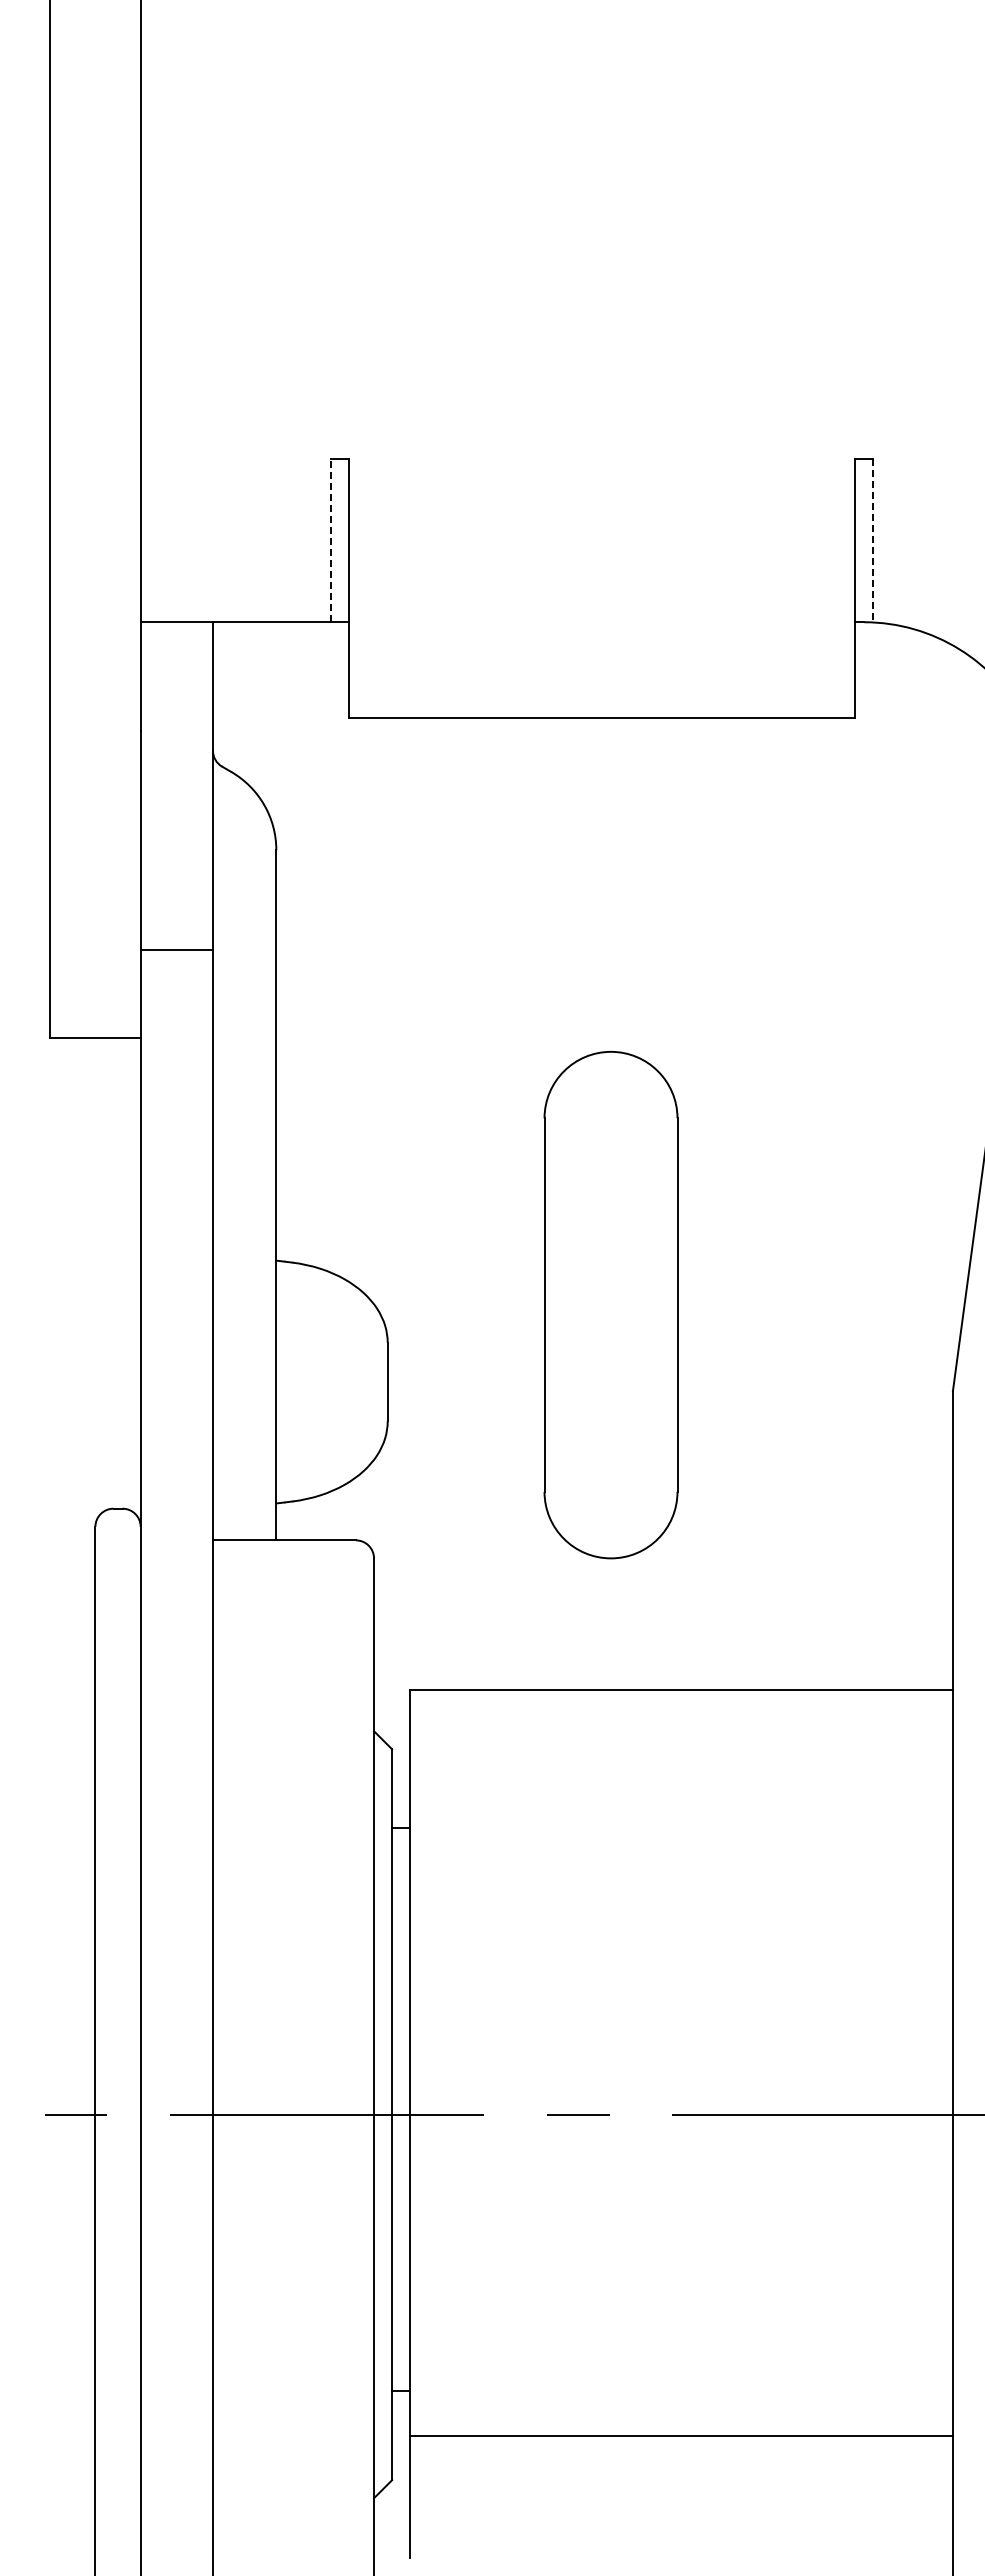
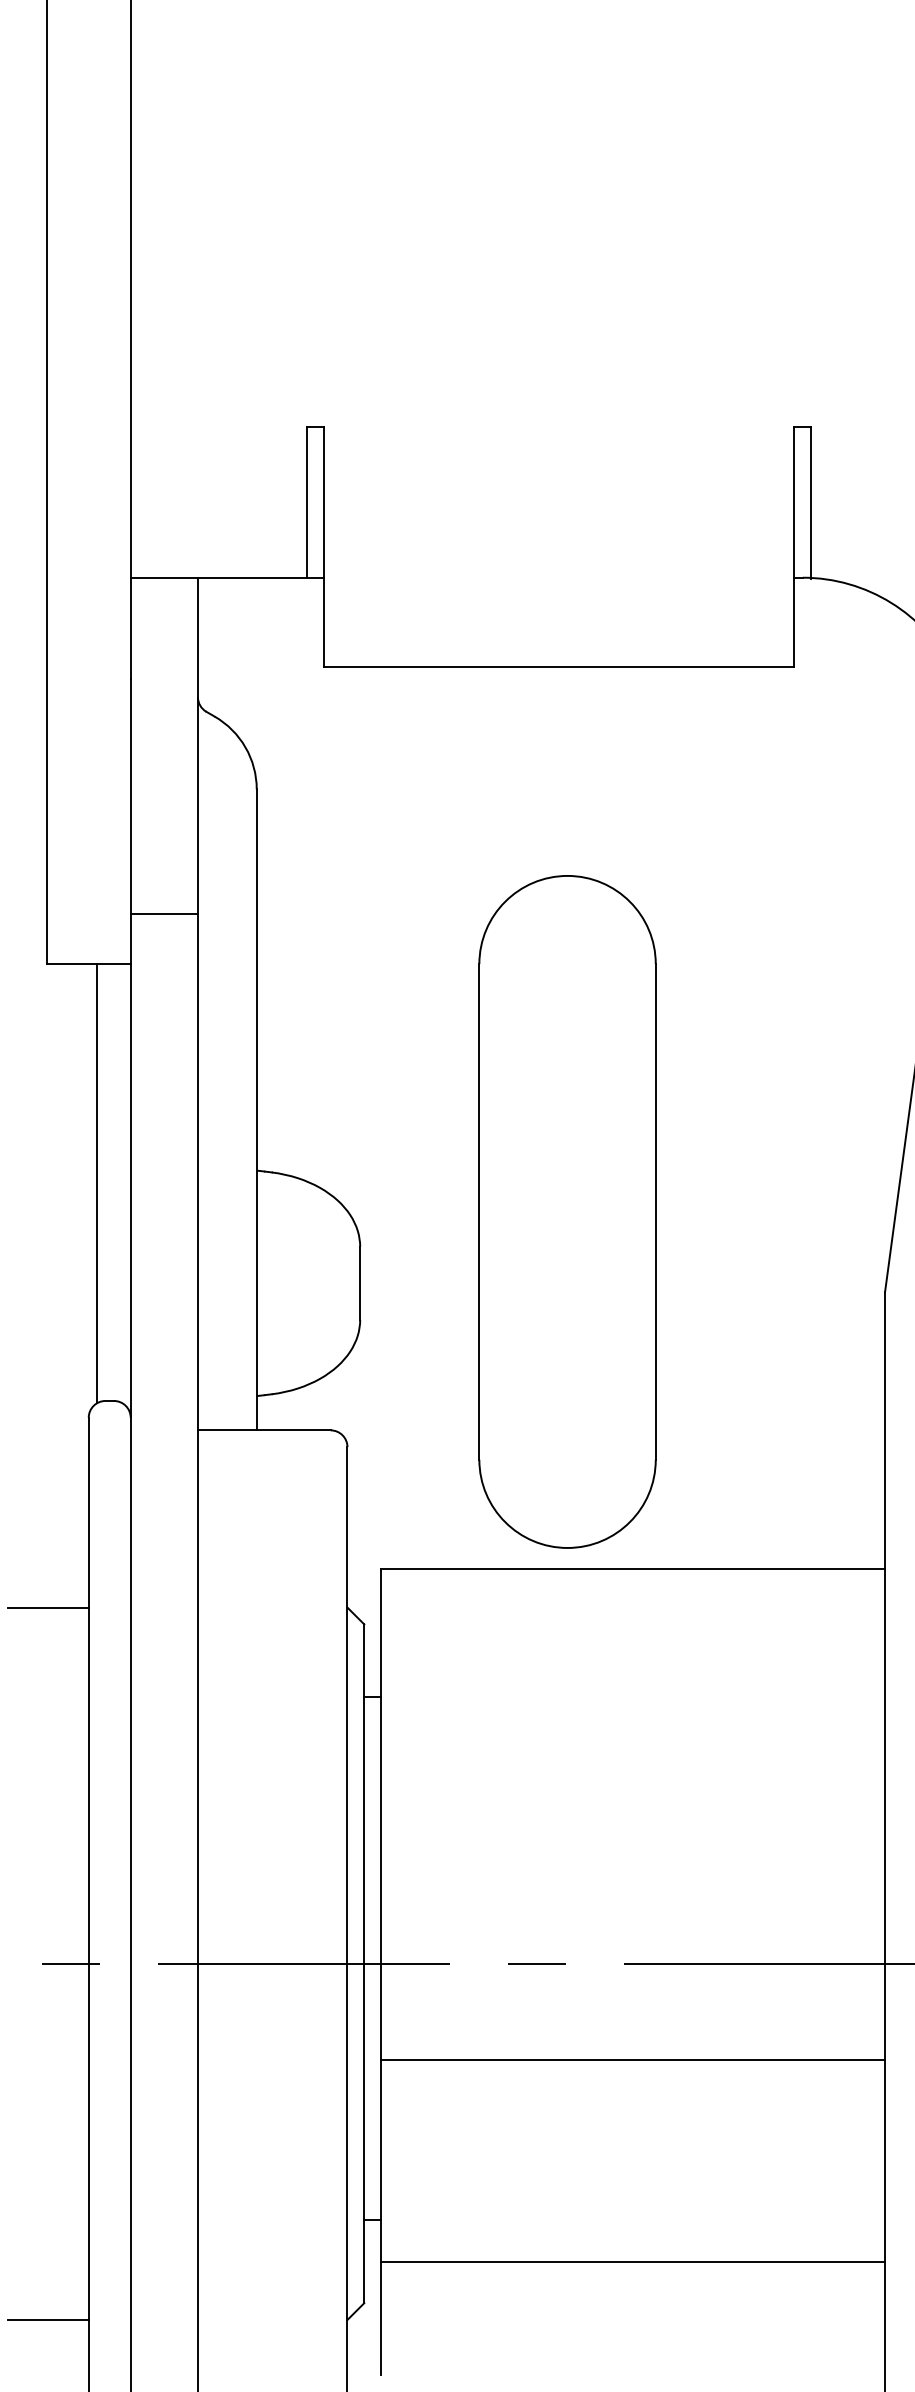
line: (330, 540) -> (307, 501), dashed -> solid
line: (873, 541) -> (811, 502), dashed -> solid
line: (176, 950) -> (164, 914), moved
line: (104, 1274) -> (97, 1183), added
part: (610, 1304) -> (567, 1211), size x1.43
line: (51, 1731) -> (47, 1607), added
line: (681, 2218) -> (633, 2060), added
line: (51, 2498) -> (47, 2320), added

